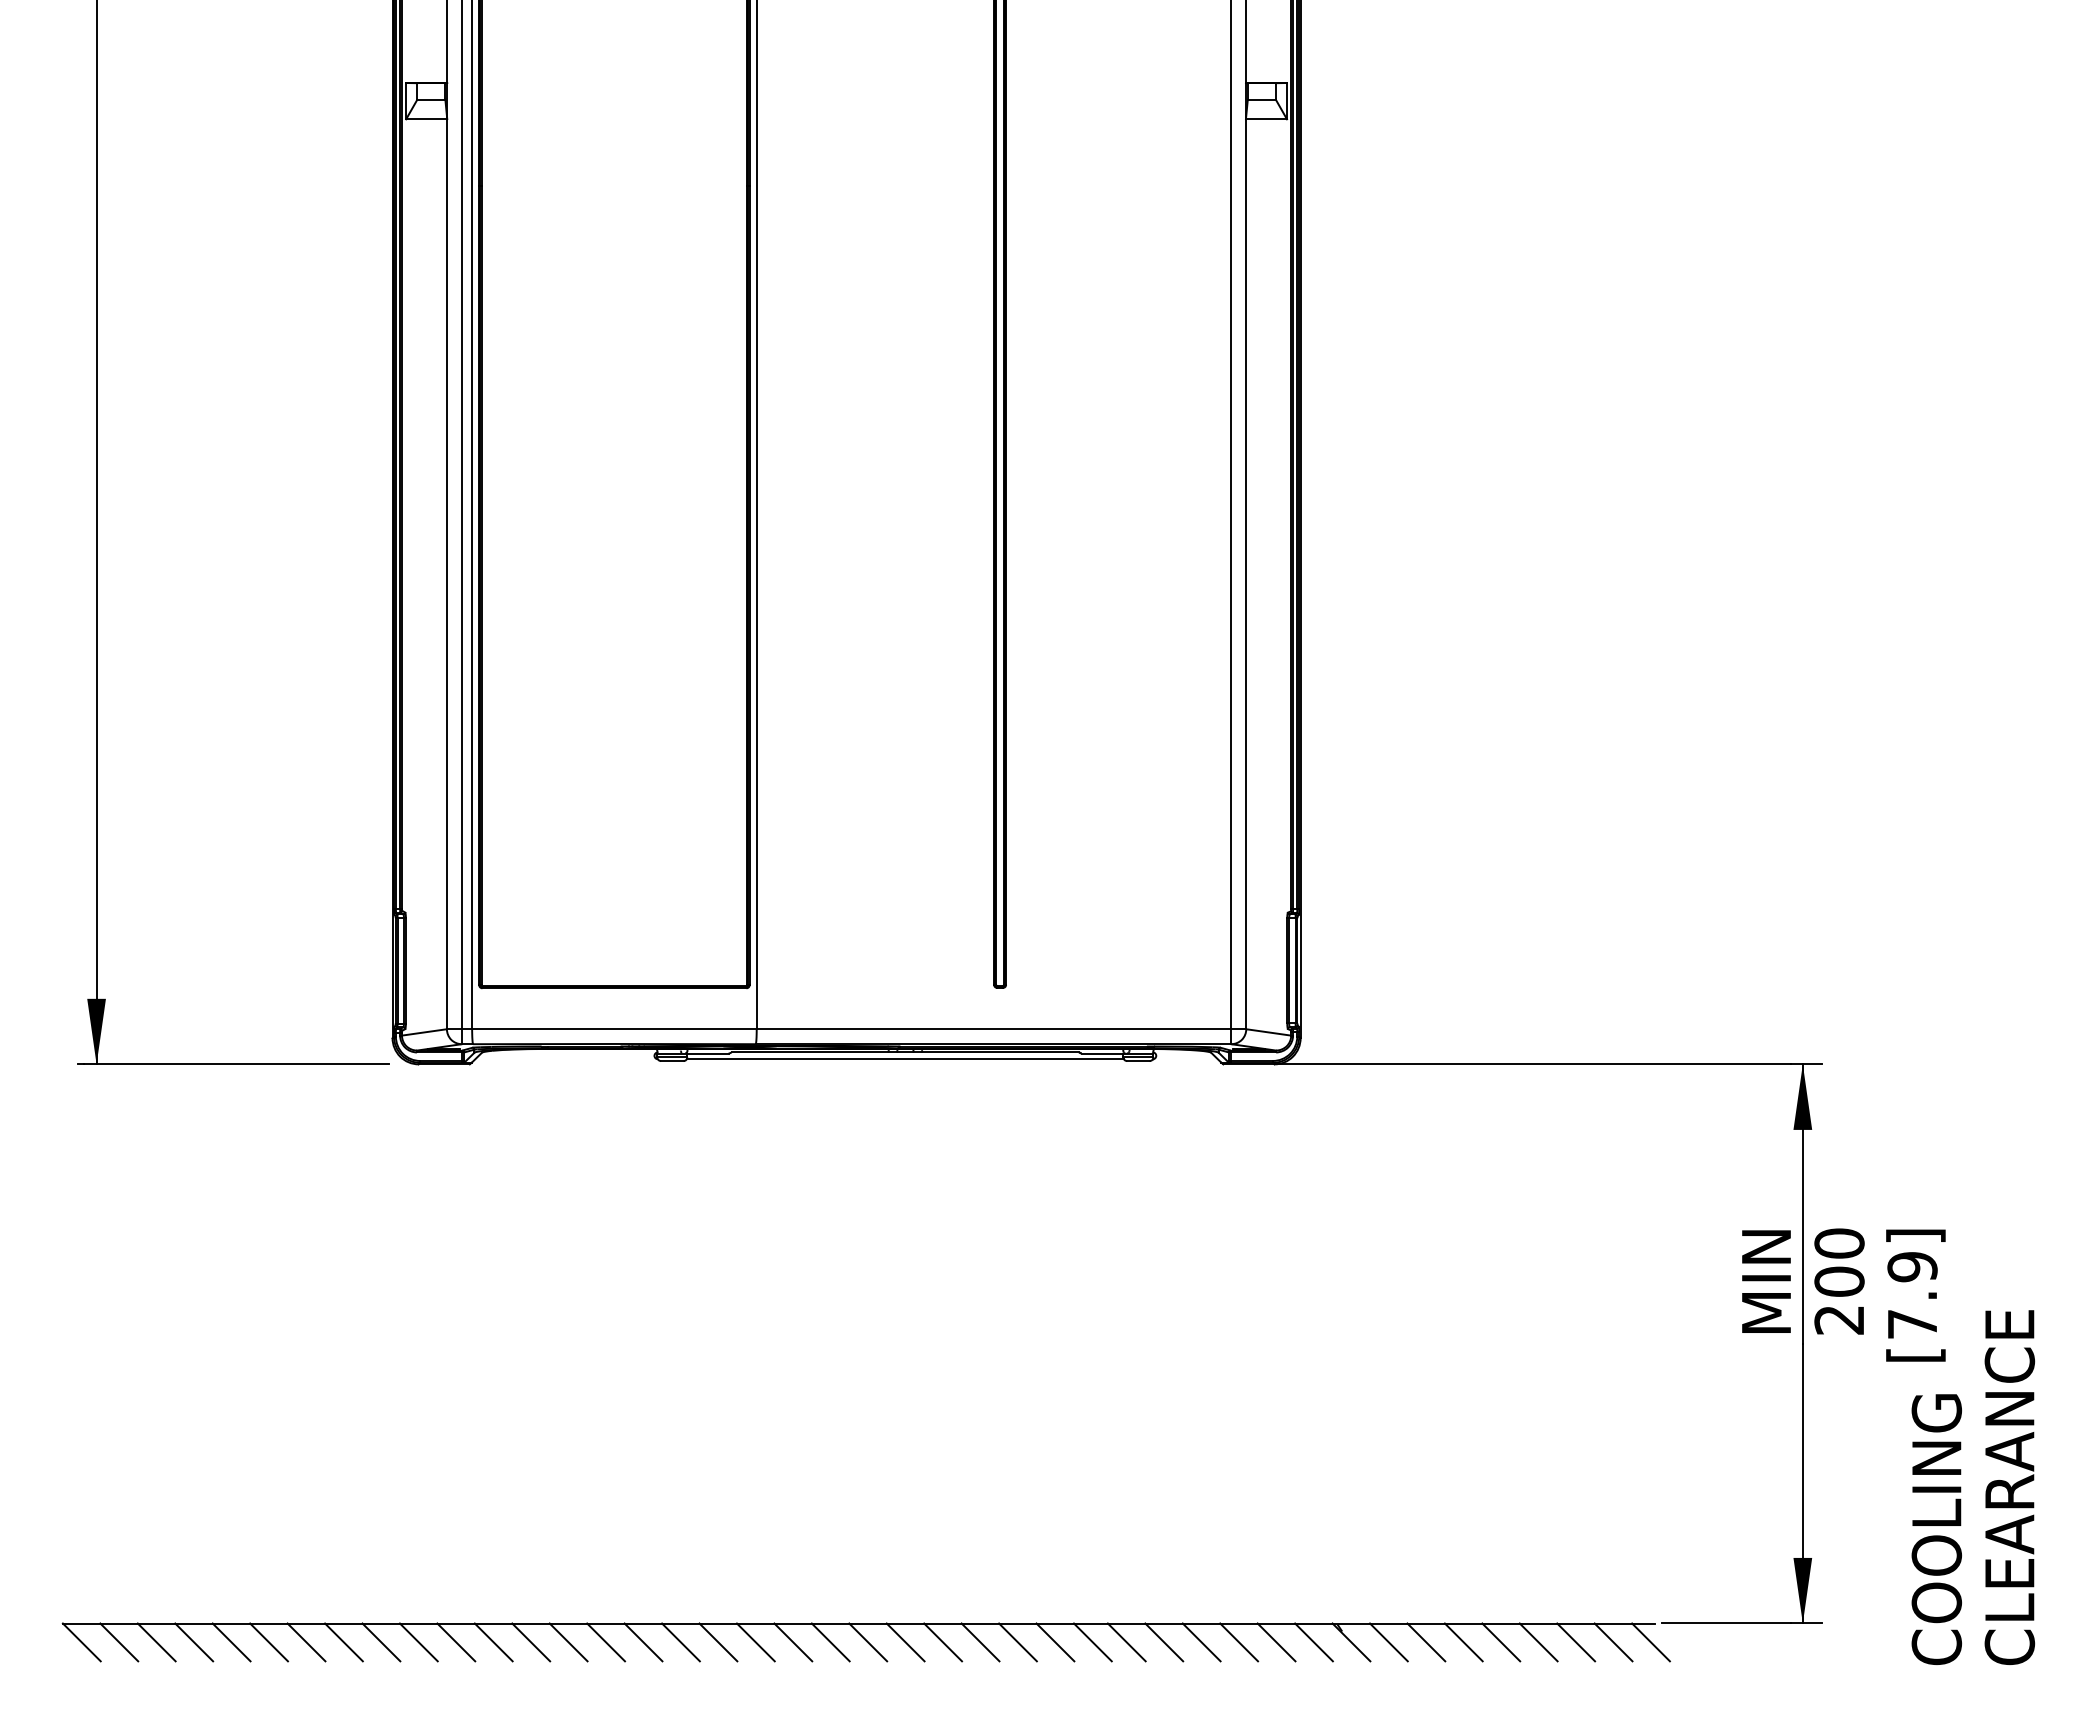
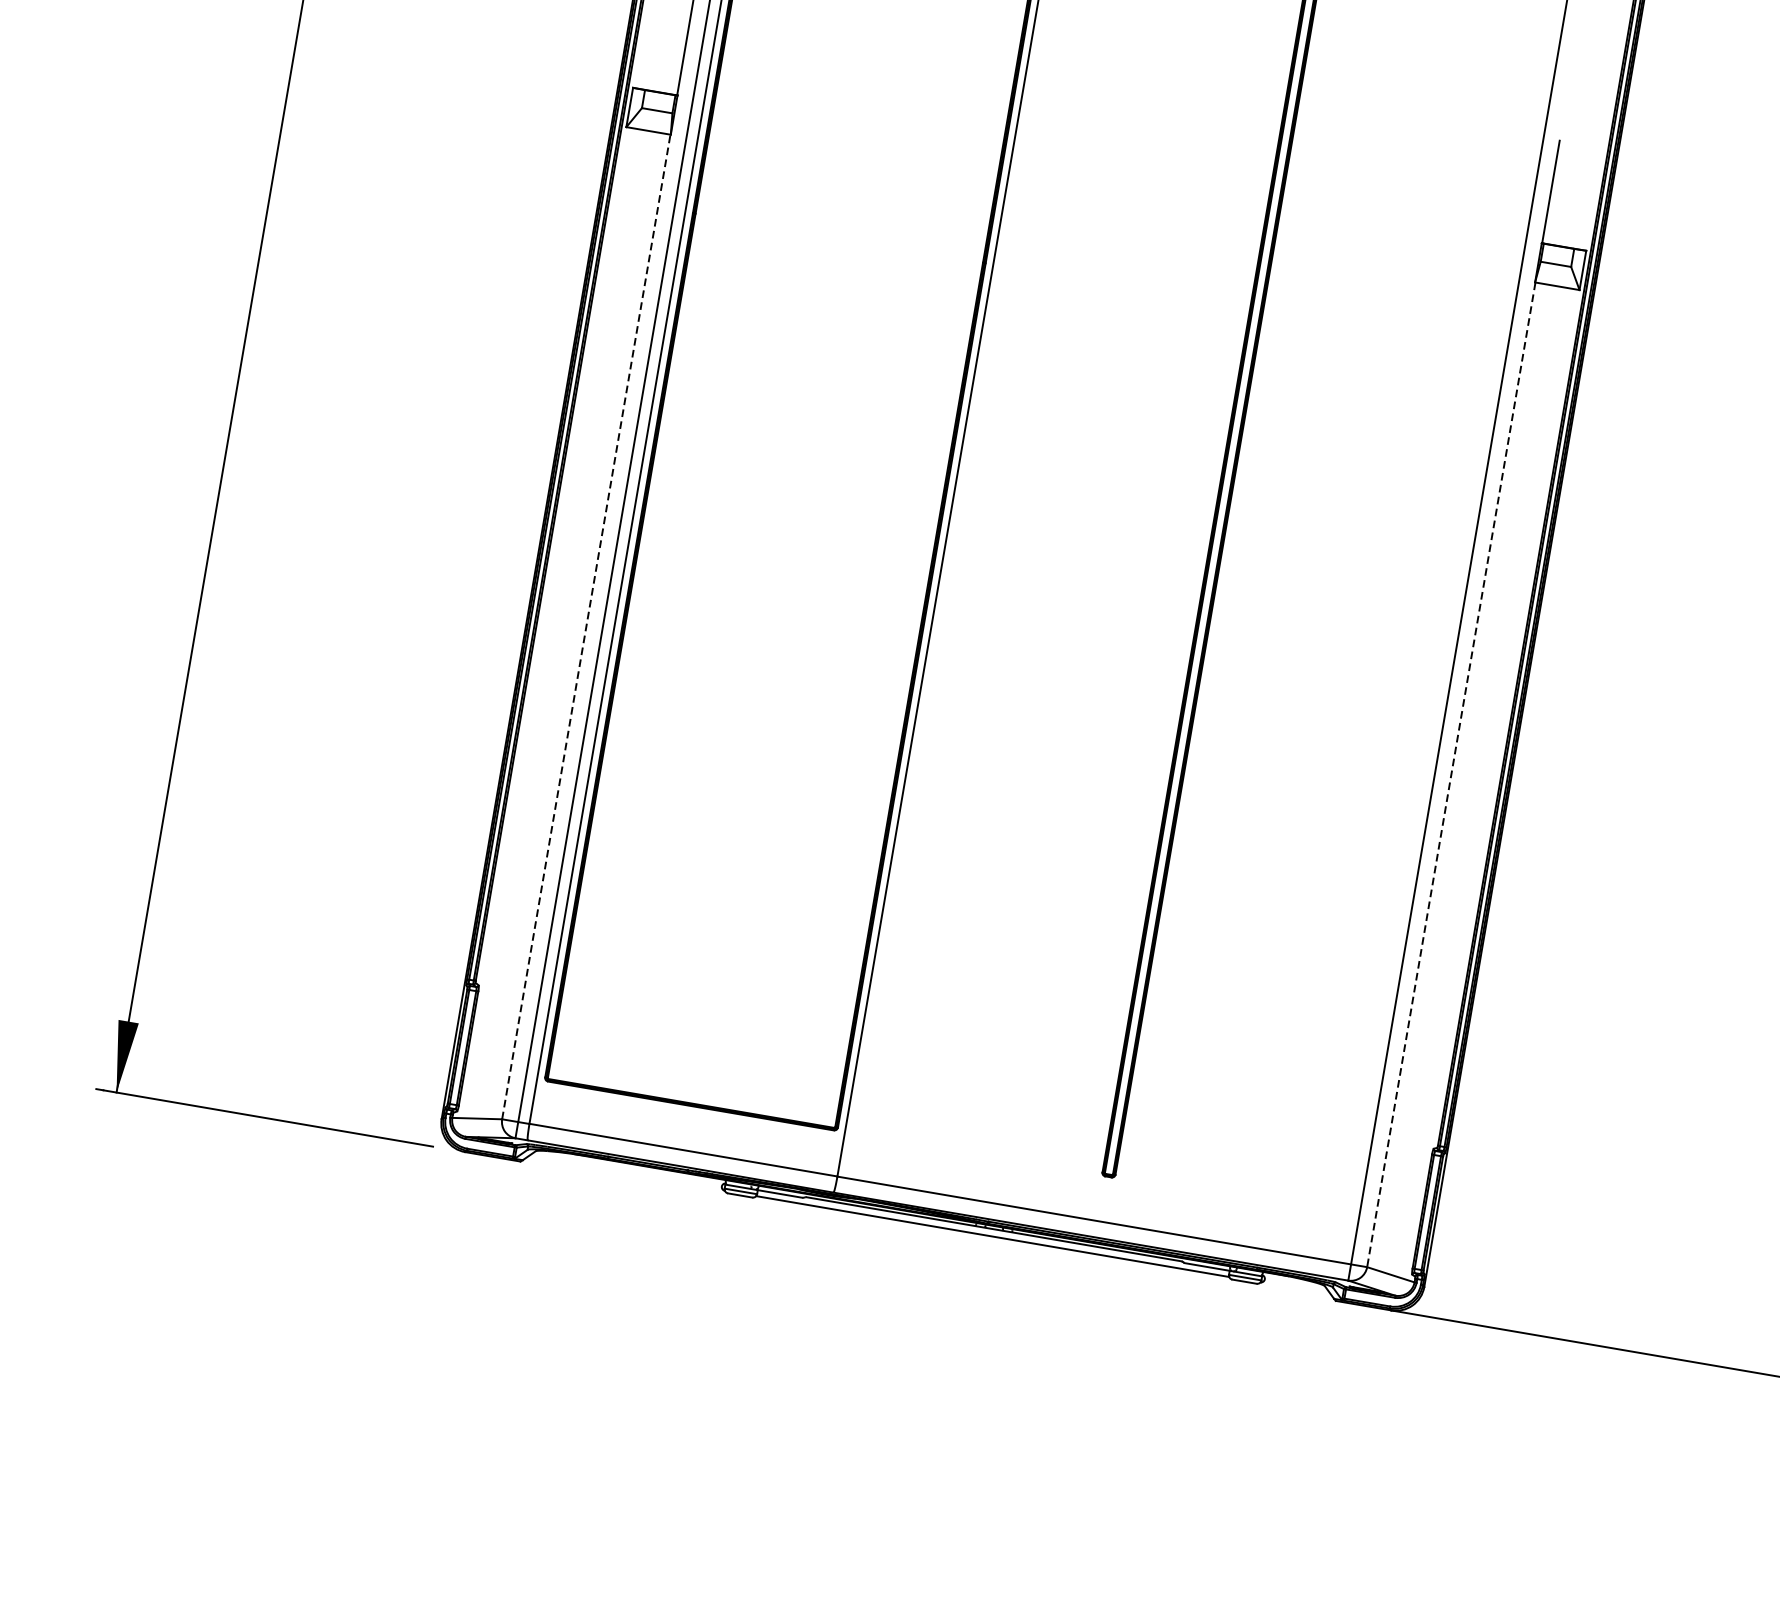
line: (446, 574) -> (585, 627), solid -> dashed
line: (1246, 574) -> (1451, 775), solid -> dashed

